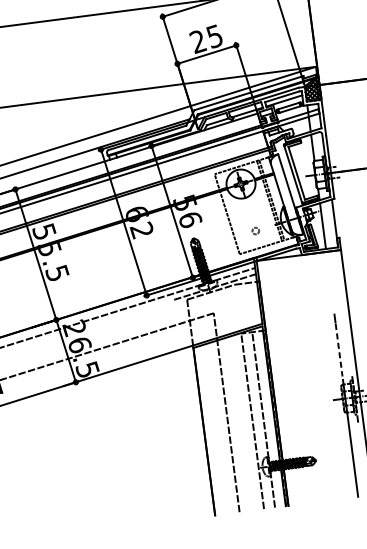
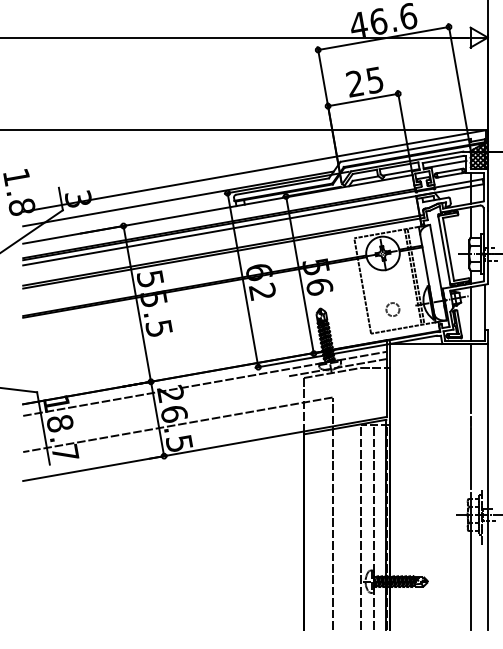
circle: (255, 231) -> (392, 309), size x1.67
line: (329, 281) -> (470, 378), added
line: (338, 350) -> (470, 458), dashed -> solid

